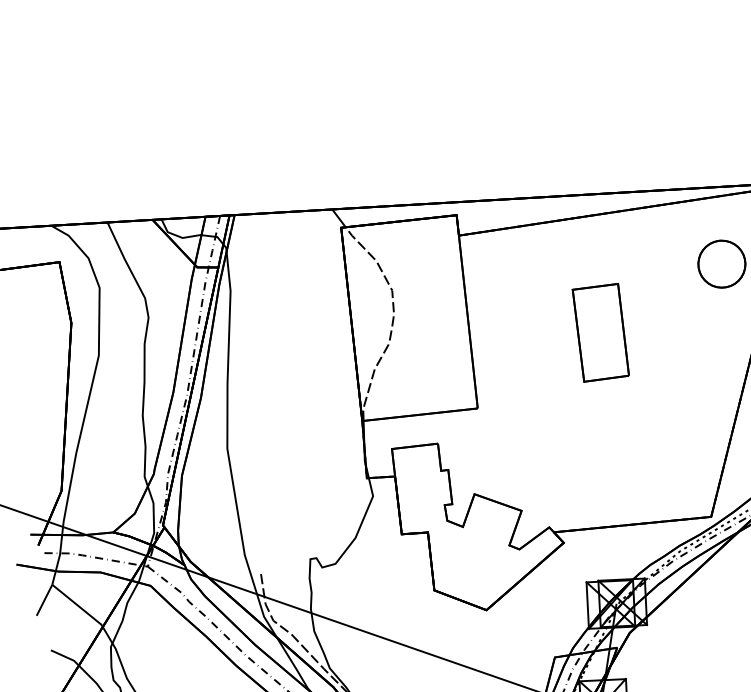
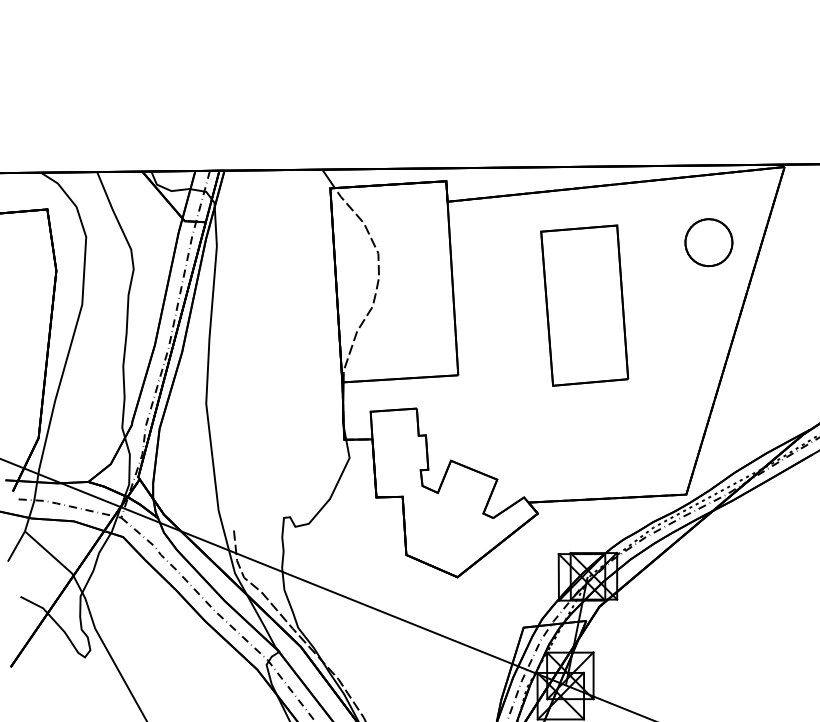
part: (600, 332) -> (584, 305), size x1.67

